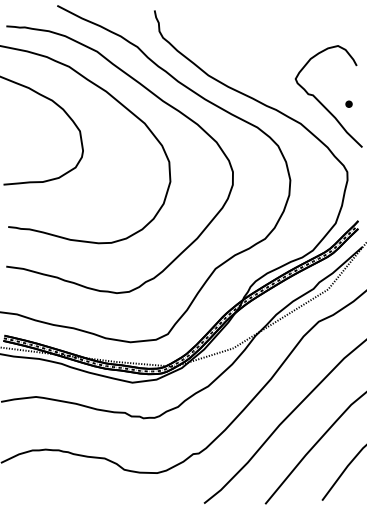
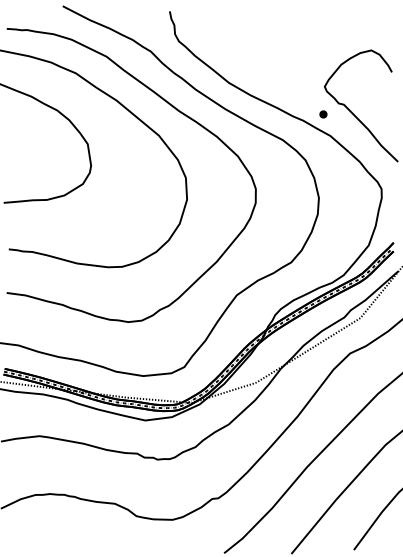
part: (349, 104) -> (323, 114), moved

